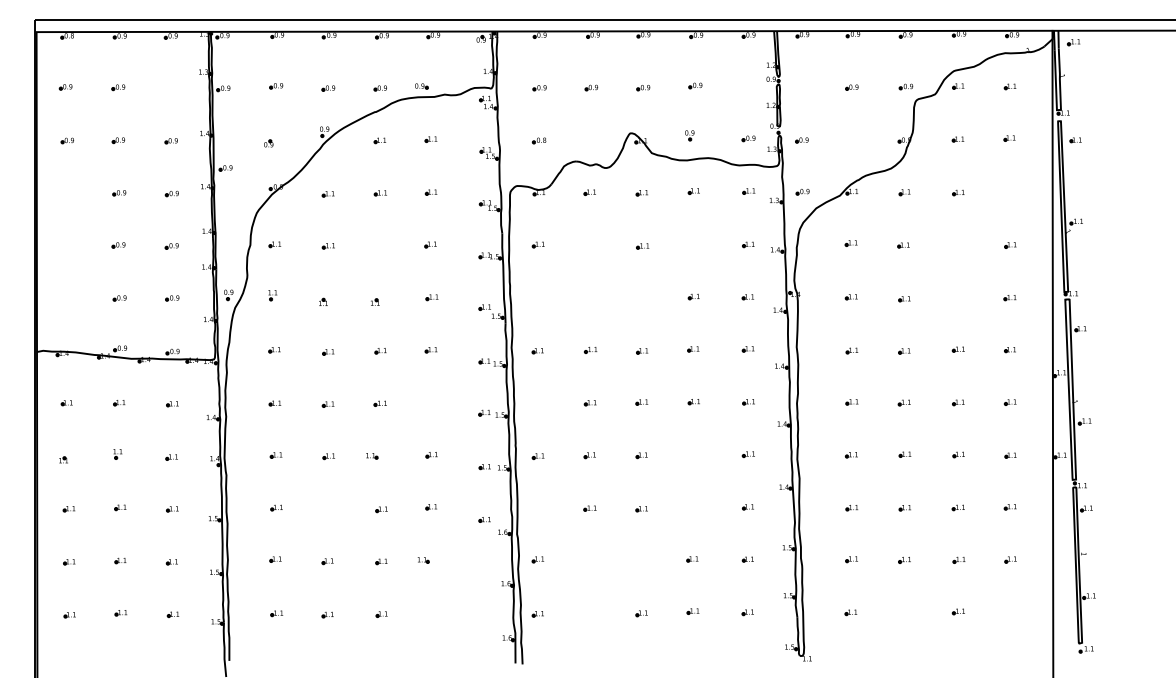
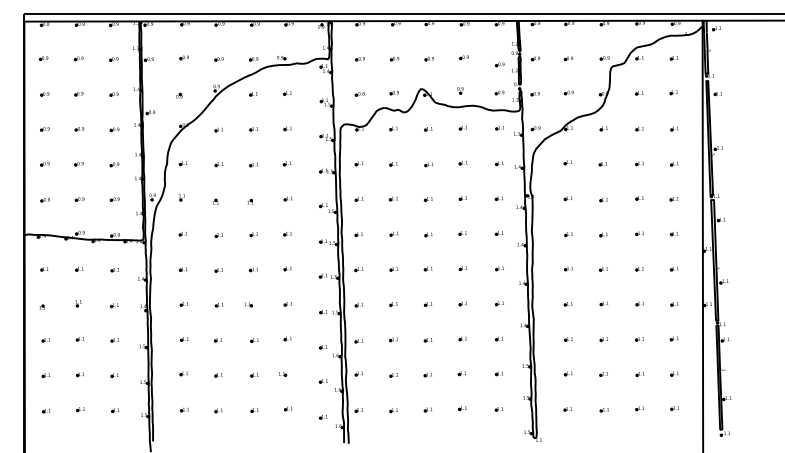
part: (800, 87) -> (534, 58), added
part: (170, 88) -> (113, 59), added
part: (748, 96) -> (499, 64), added
part: (851, 138) -> (568, 92), added
part: (589, 139) -> (393, 93), added
part: (1010, 192) -> (674, 128), added
part: (66, 193) -> (44, 129), added
part: (66, 244) -> (44, 163), added
part: (692, 244) -> (462, 163), added
part: (957, 244) -> (639, 163), added
part: (379, 246) -> (253, 164), added
part: (589, 246) -> (393, 164), added
part: (588, 297) -> (392, 198), added
part: (957, 297) -> (639, 198), added
part: (537, 298) -> (358, 199), added
part: (640, 298) -> (427, 199), added
part: (66, 300) -> (44, 200), added
part: (430, 401) -> (287, 268), added
part: (537, 403) -> (358, 269), added
part: (692, 454) -> (462, 303), added
part: (692, 506) -> (462, 338), added
part: (325, 509) -> (217, 340), added
part: (537, 511) -> (358, 341), added
part: (589, 562) -> (393, 375), added
part: (640, 562) -> (427, 375), added
part: (483, 571) -> (322, 381), added
part: (432, 611) -> (288, 408), added
part: (1010, 611) -> (674, 408), added
part: (589, 614) -> (393, 410), added
part: (904, 614) -> (603, 410), added
part: (484, 625) -> (323, 417), added

